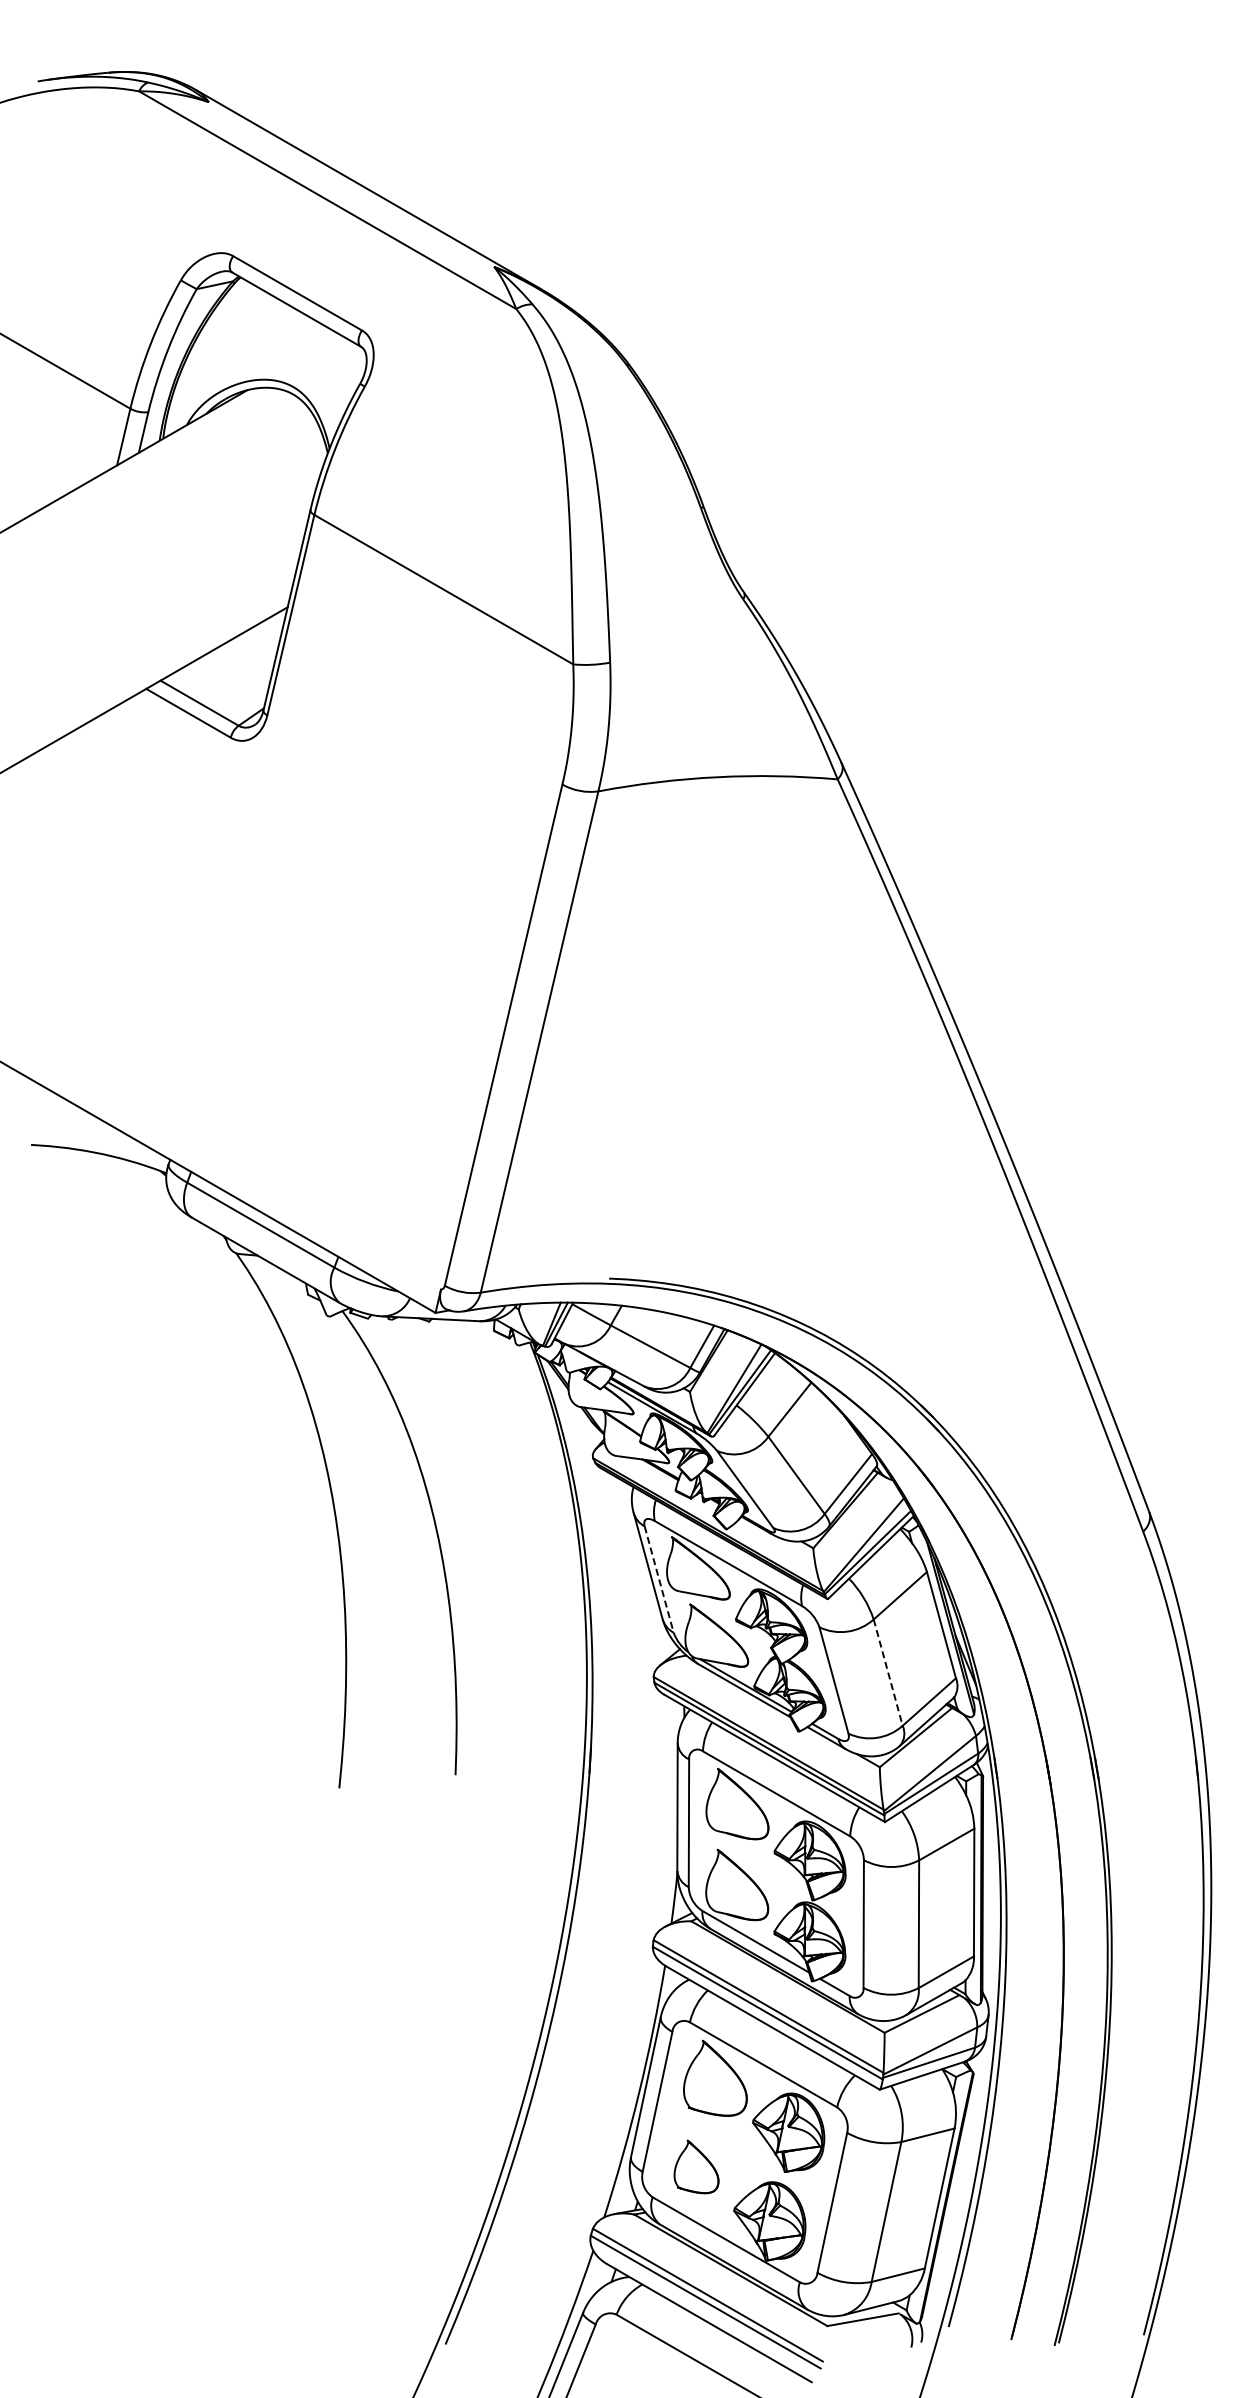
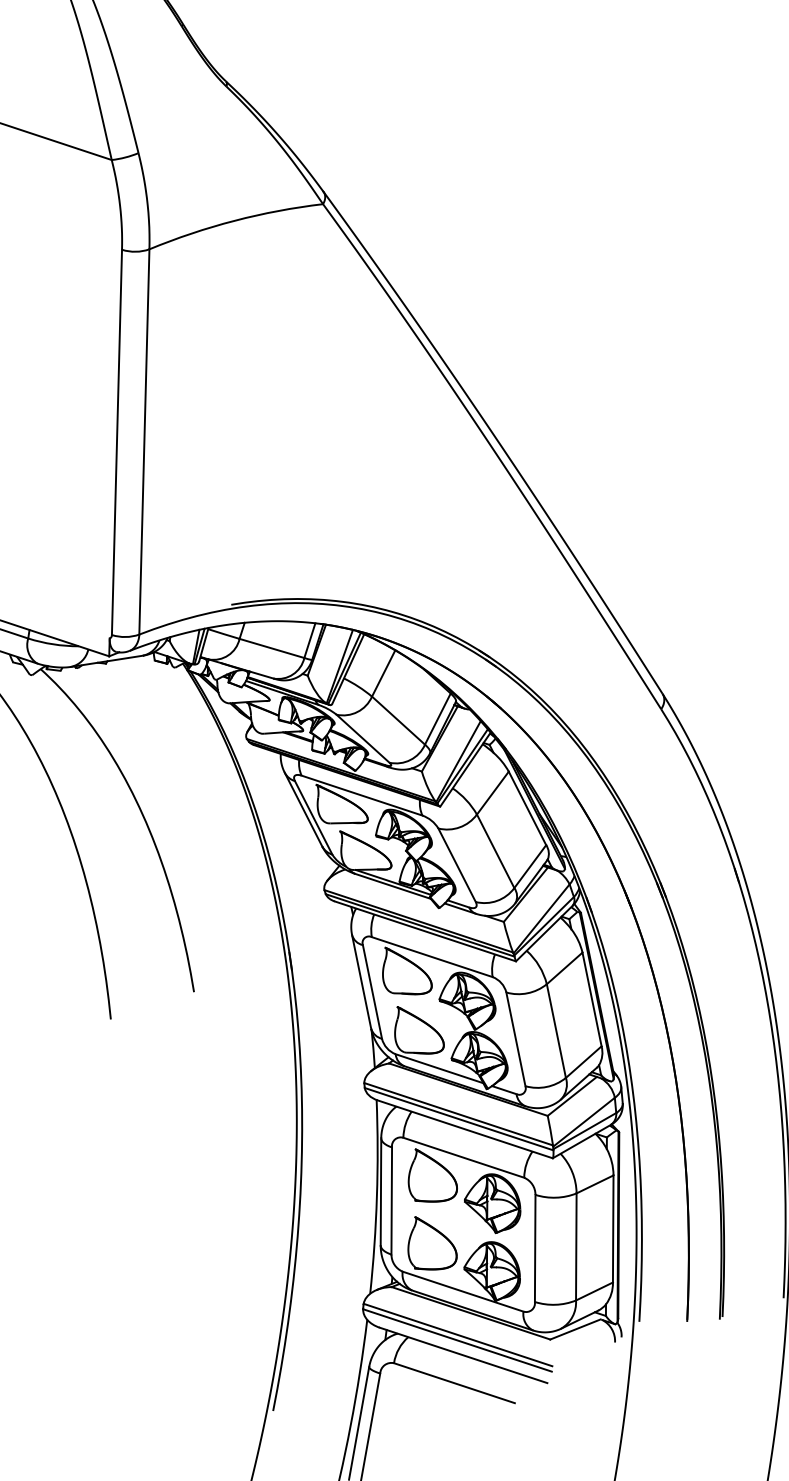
line: (659, 1580) -> (314, 818), dashed -> solid
line: (888, 1673) -> (496, 851), dashed -> solid
part: (696, 2166) -> (430, 1242), size x1.43

